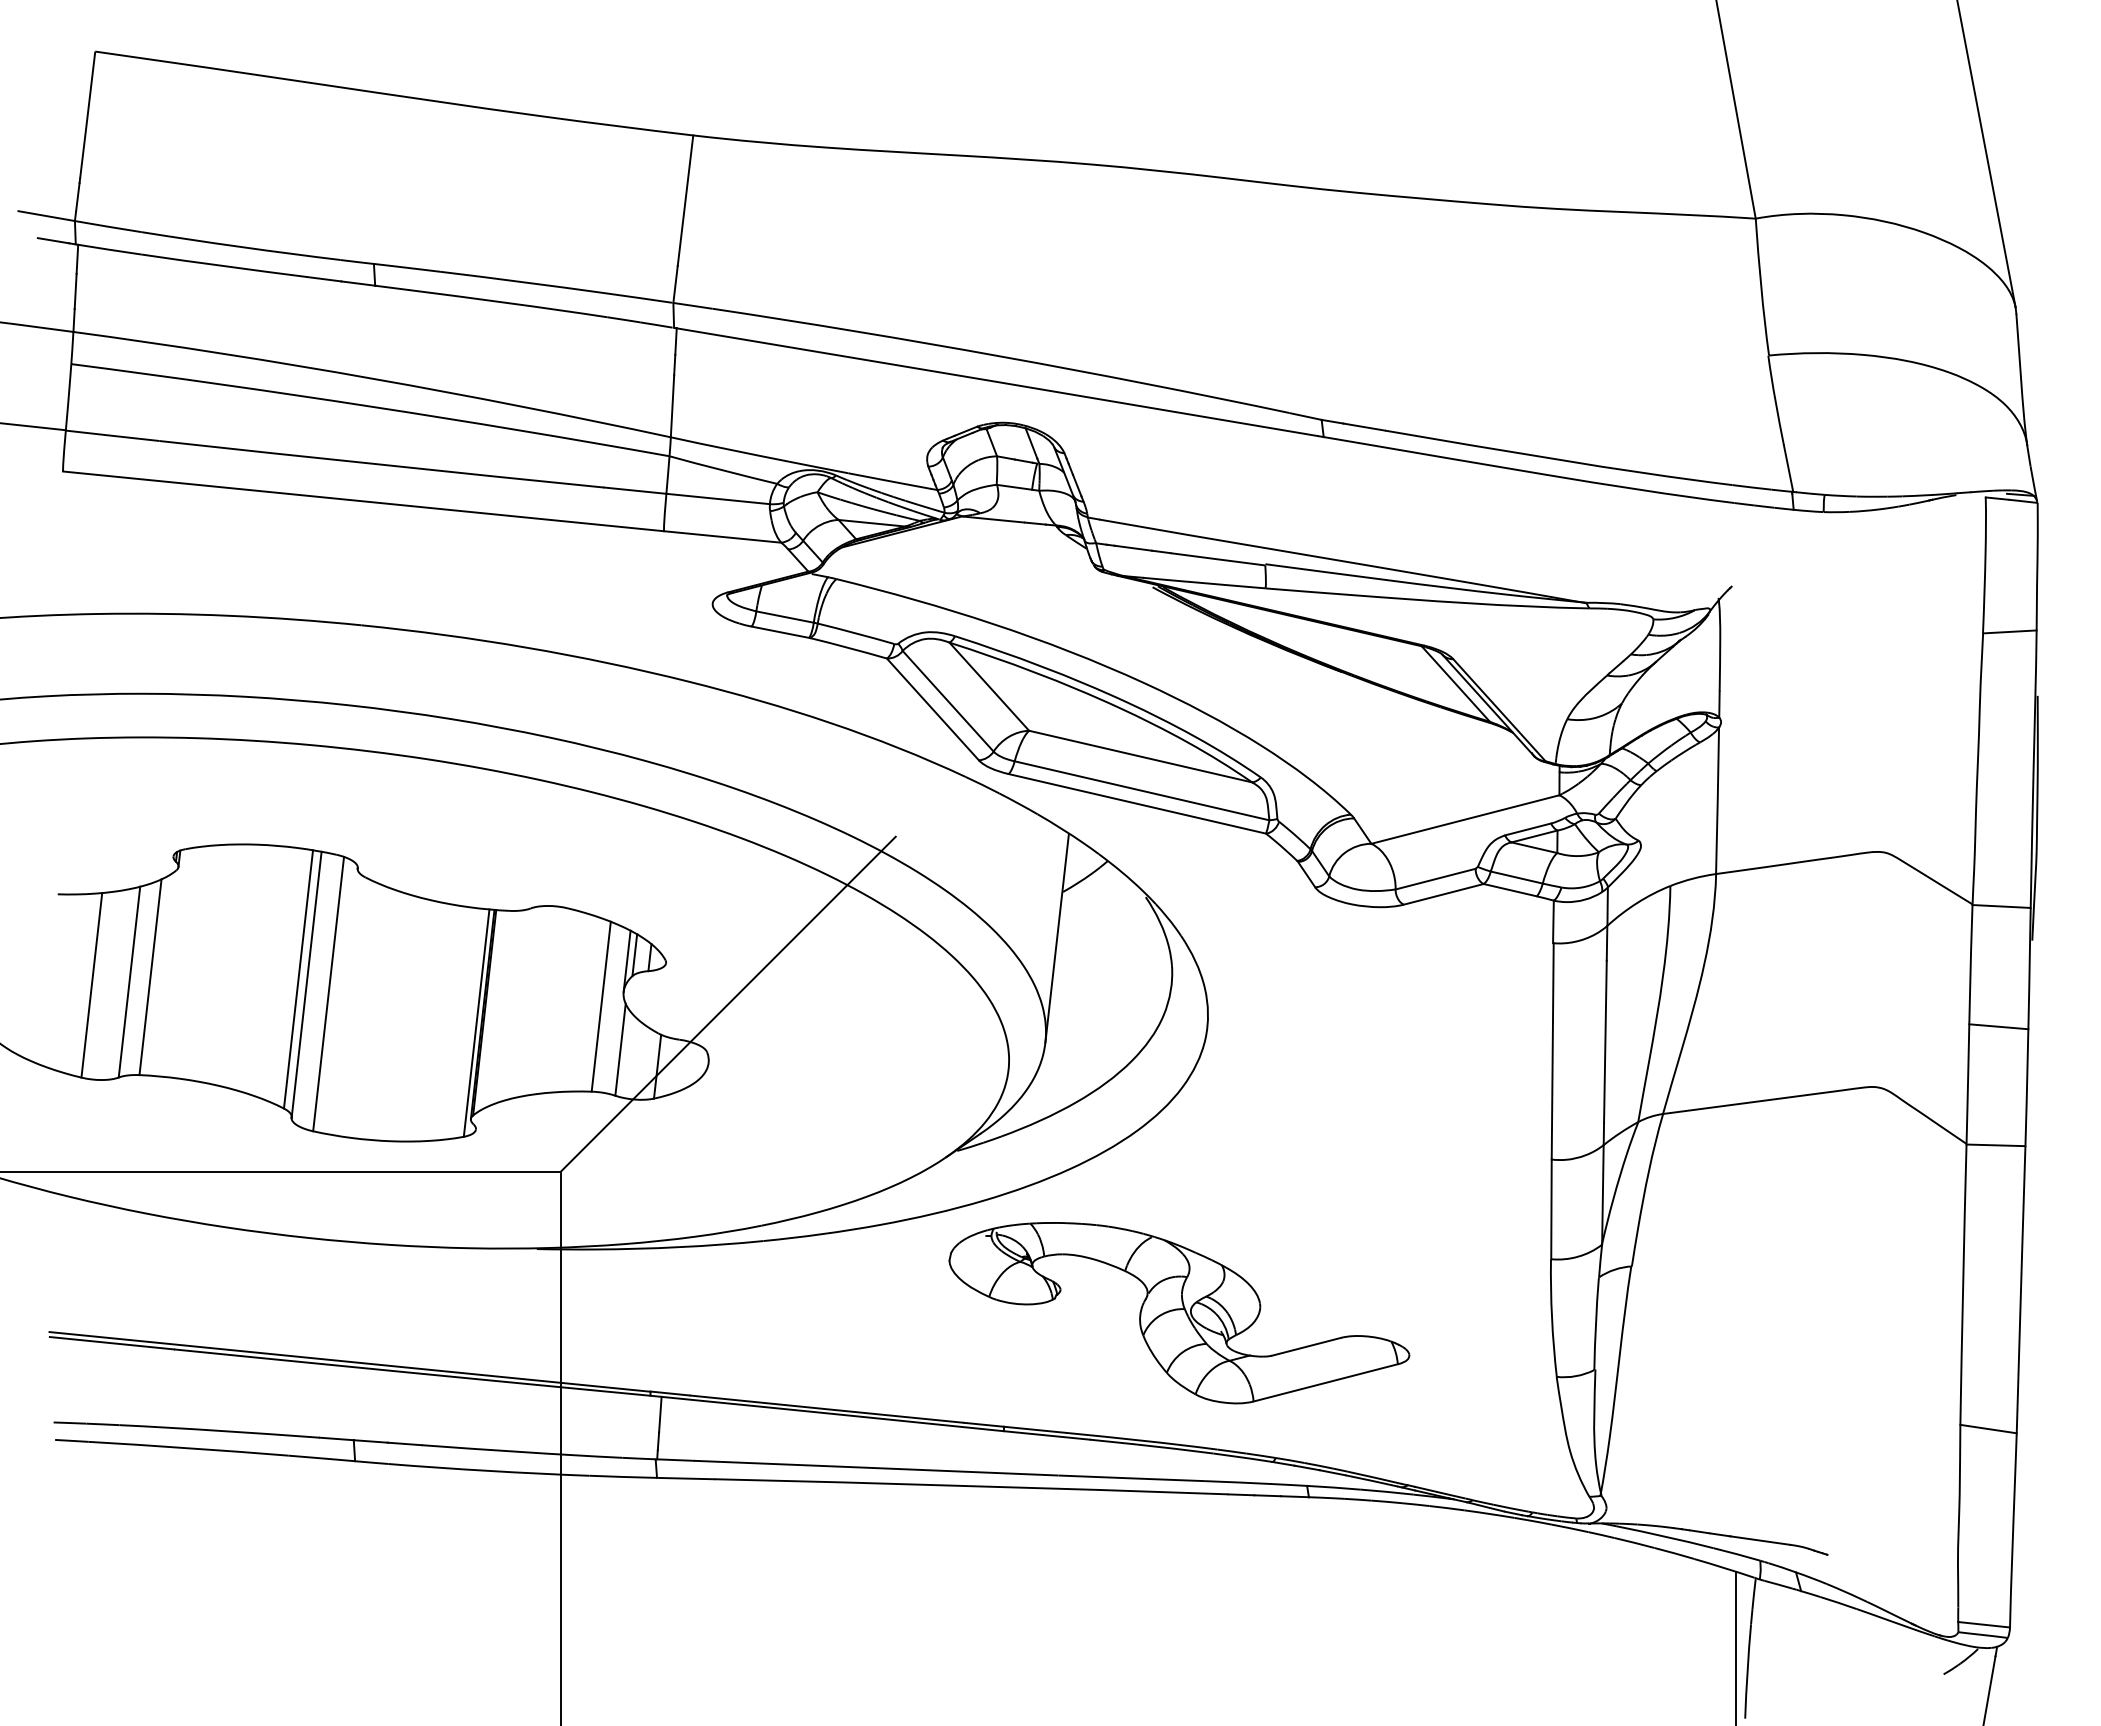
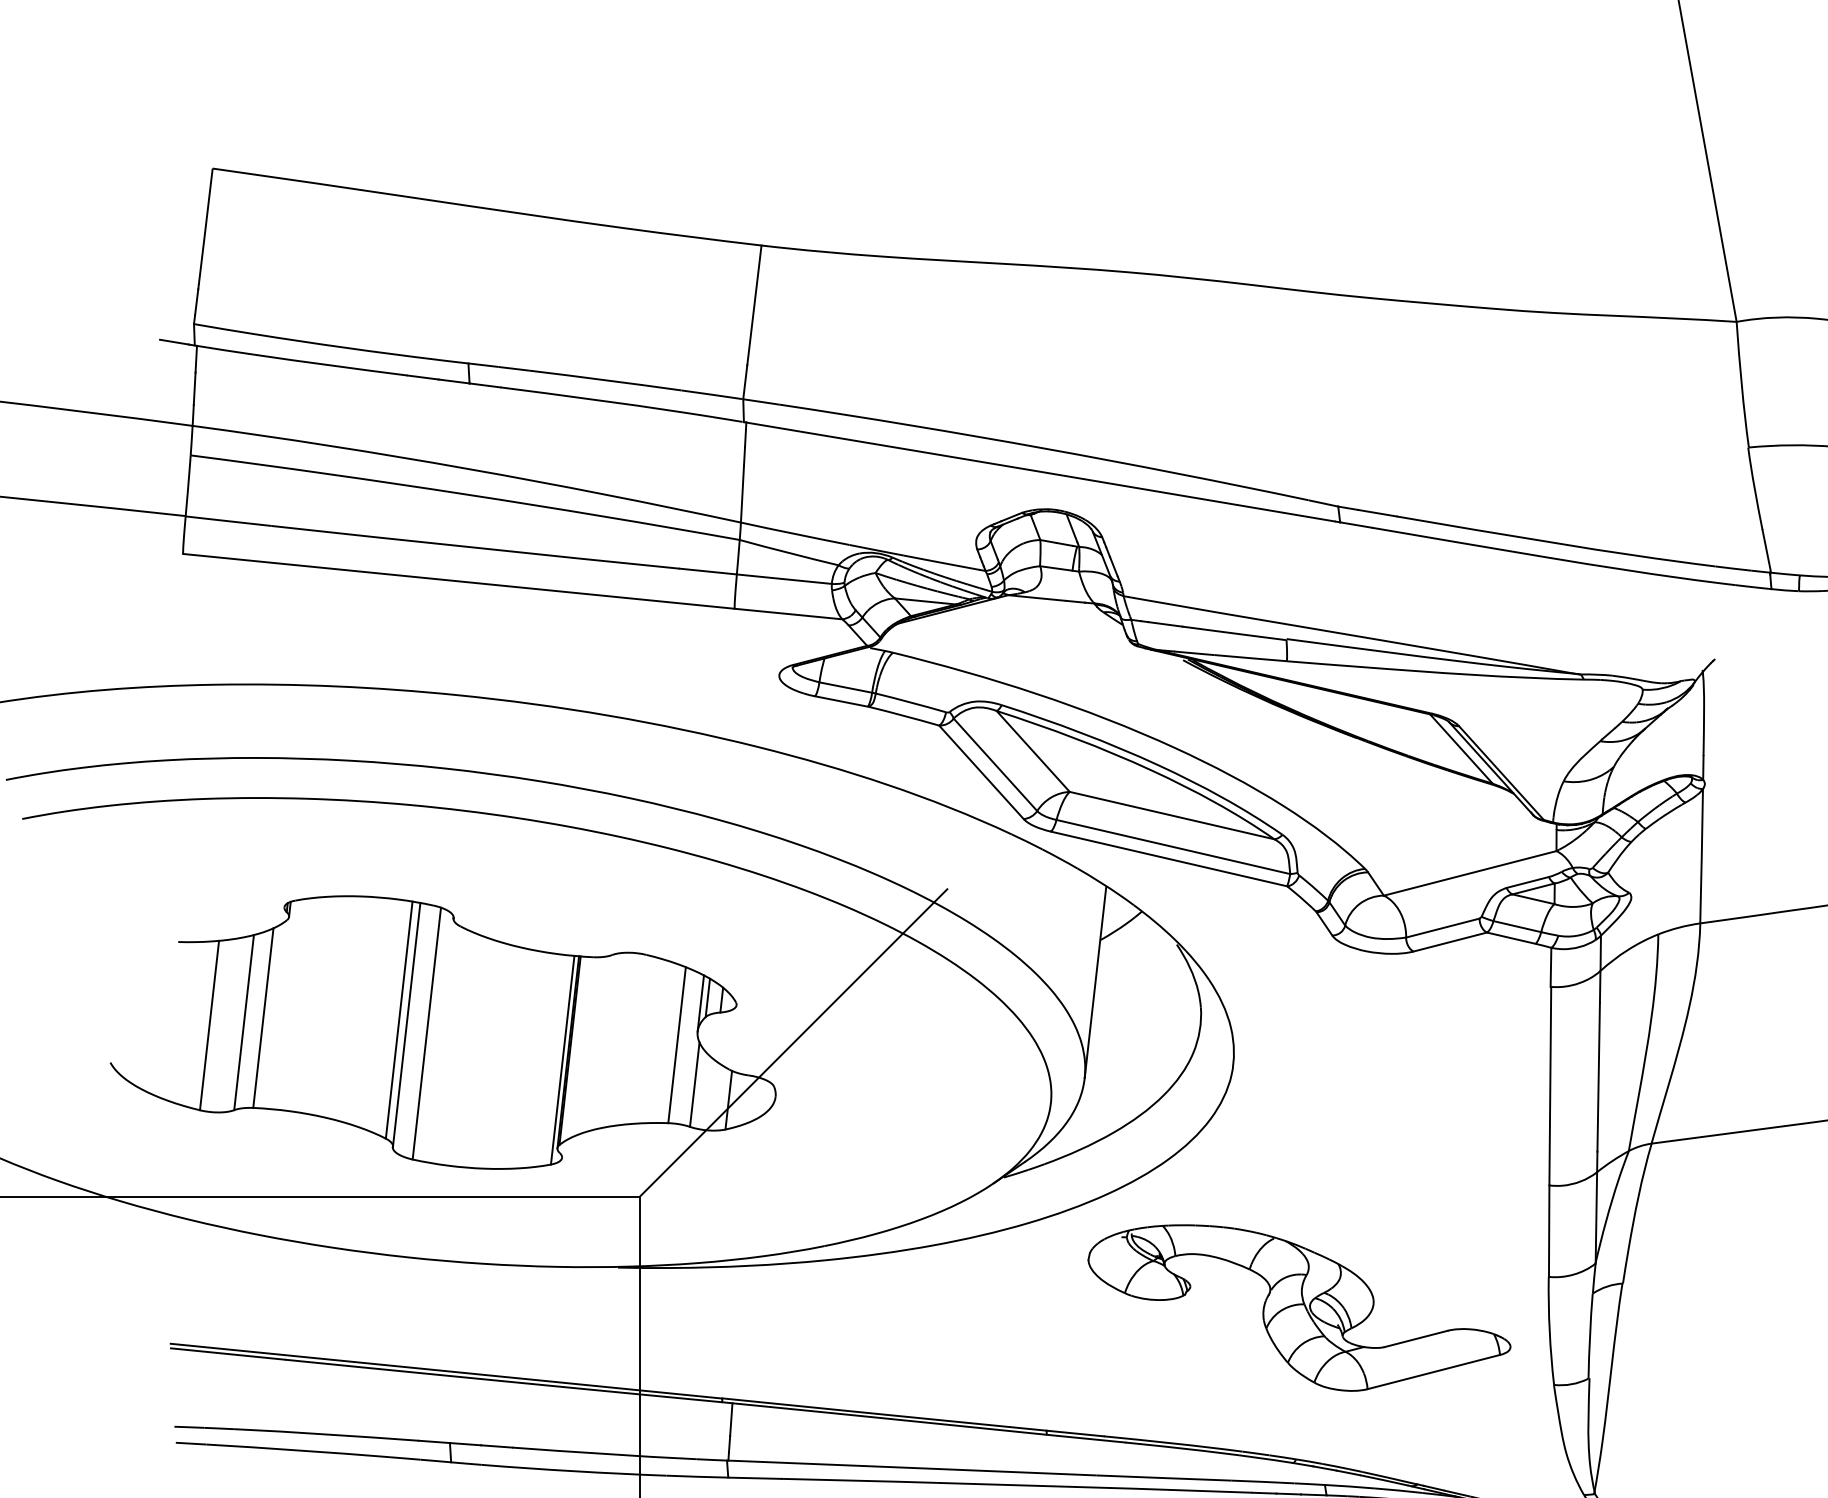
line: (45, 215) -> (167, 319), removed
part: (1179, 1313) -> (1299, 1308), moved

